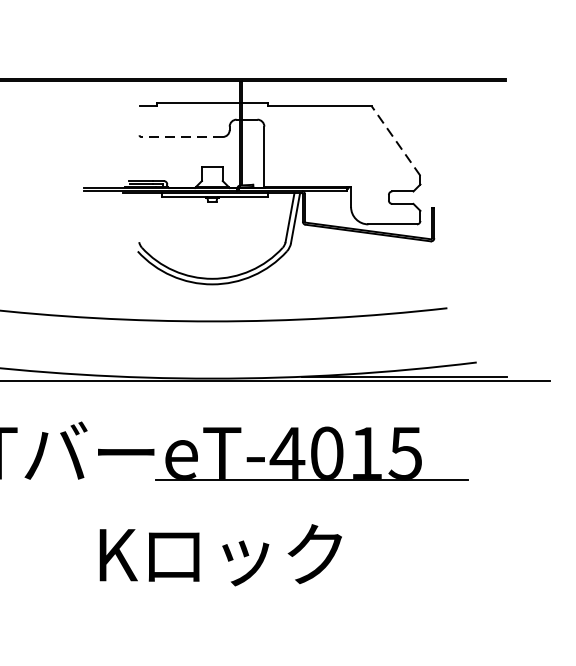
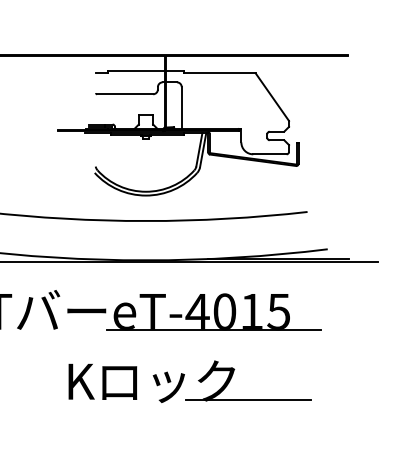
line: (181, 137) -> (124, 94), dashed -> solid
line: (396, 140) -> (272, 96), dashed -> solid
line: (361, 581) -> (248, 399), added

